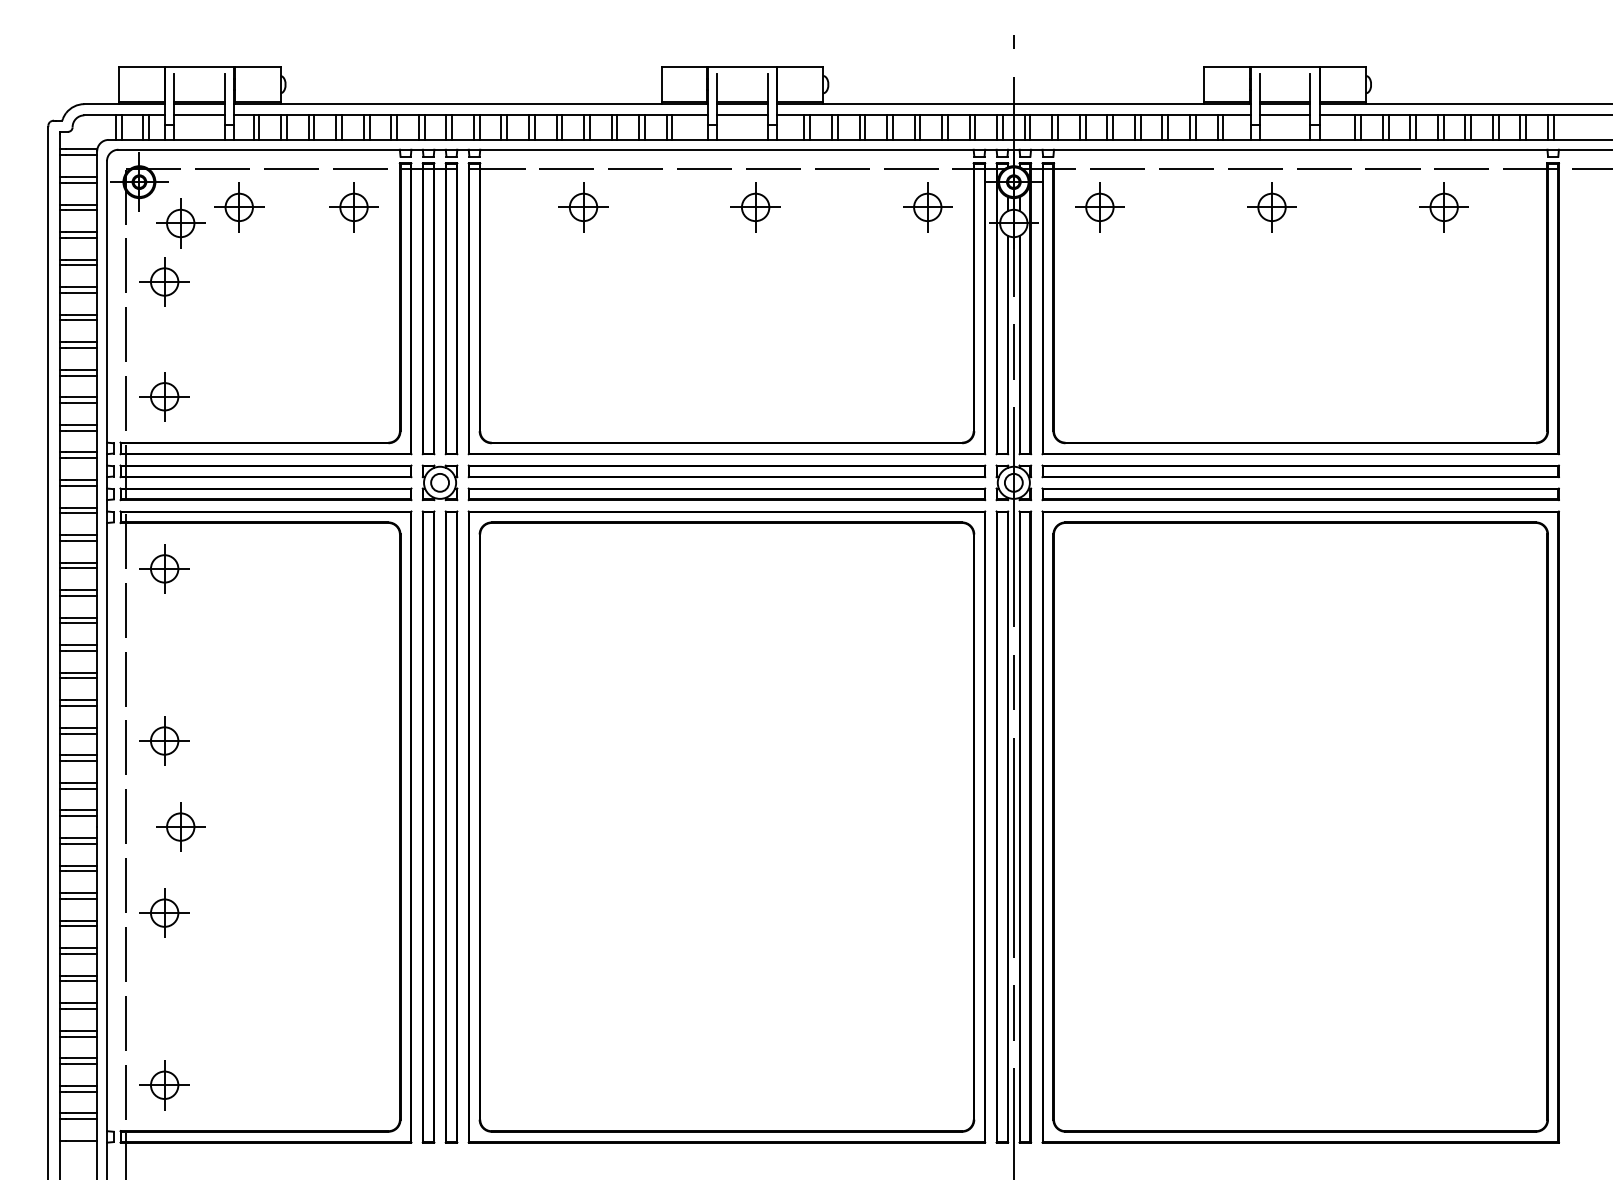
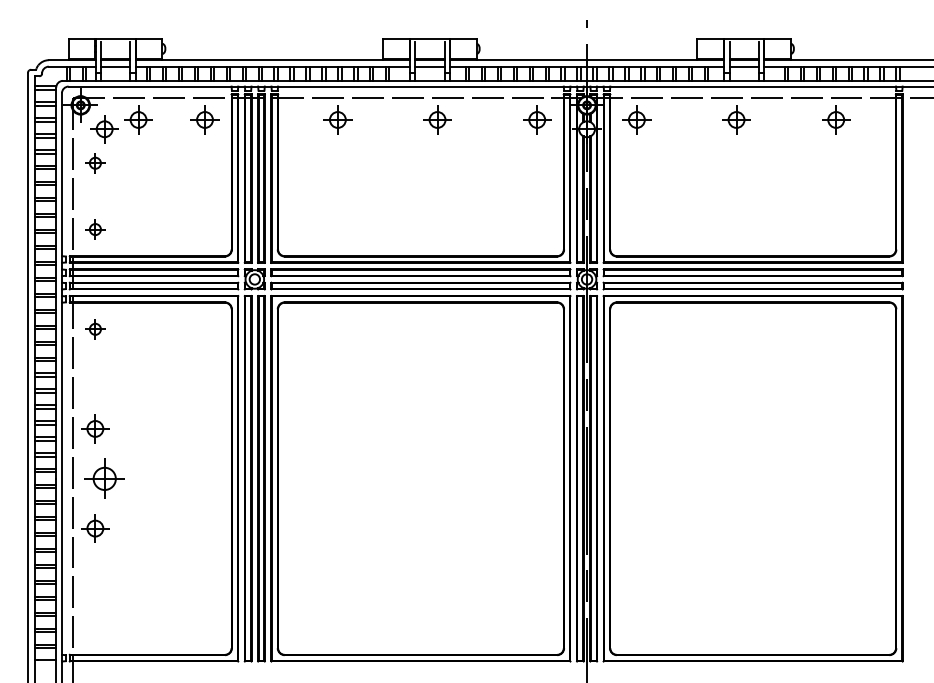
part: (164, 282) -> (95, 163), size x0.7
part: (164, 396) -> (95, 229), size x0.7
part: (164, 569) -> (95, 329), size x0.7
part: (180, 826) -> (104, 478), size x1.4
part: (164, 1085) -> (95, 628), removed

